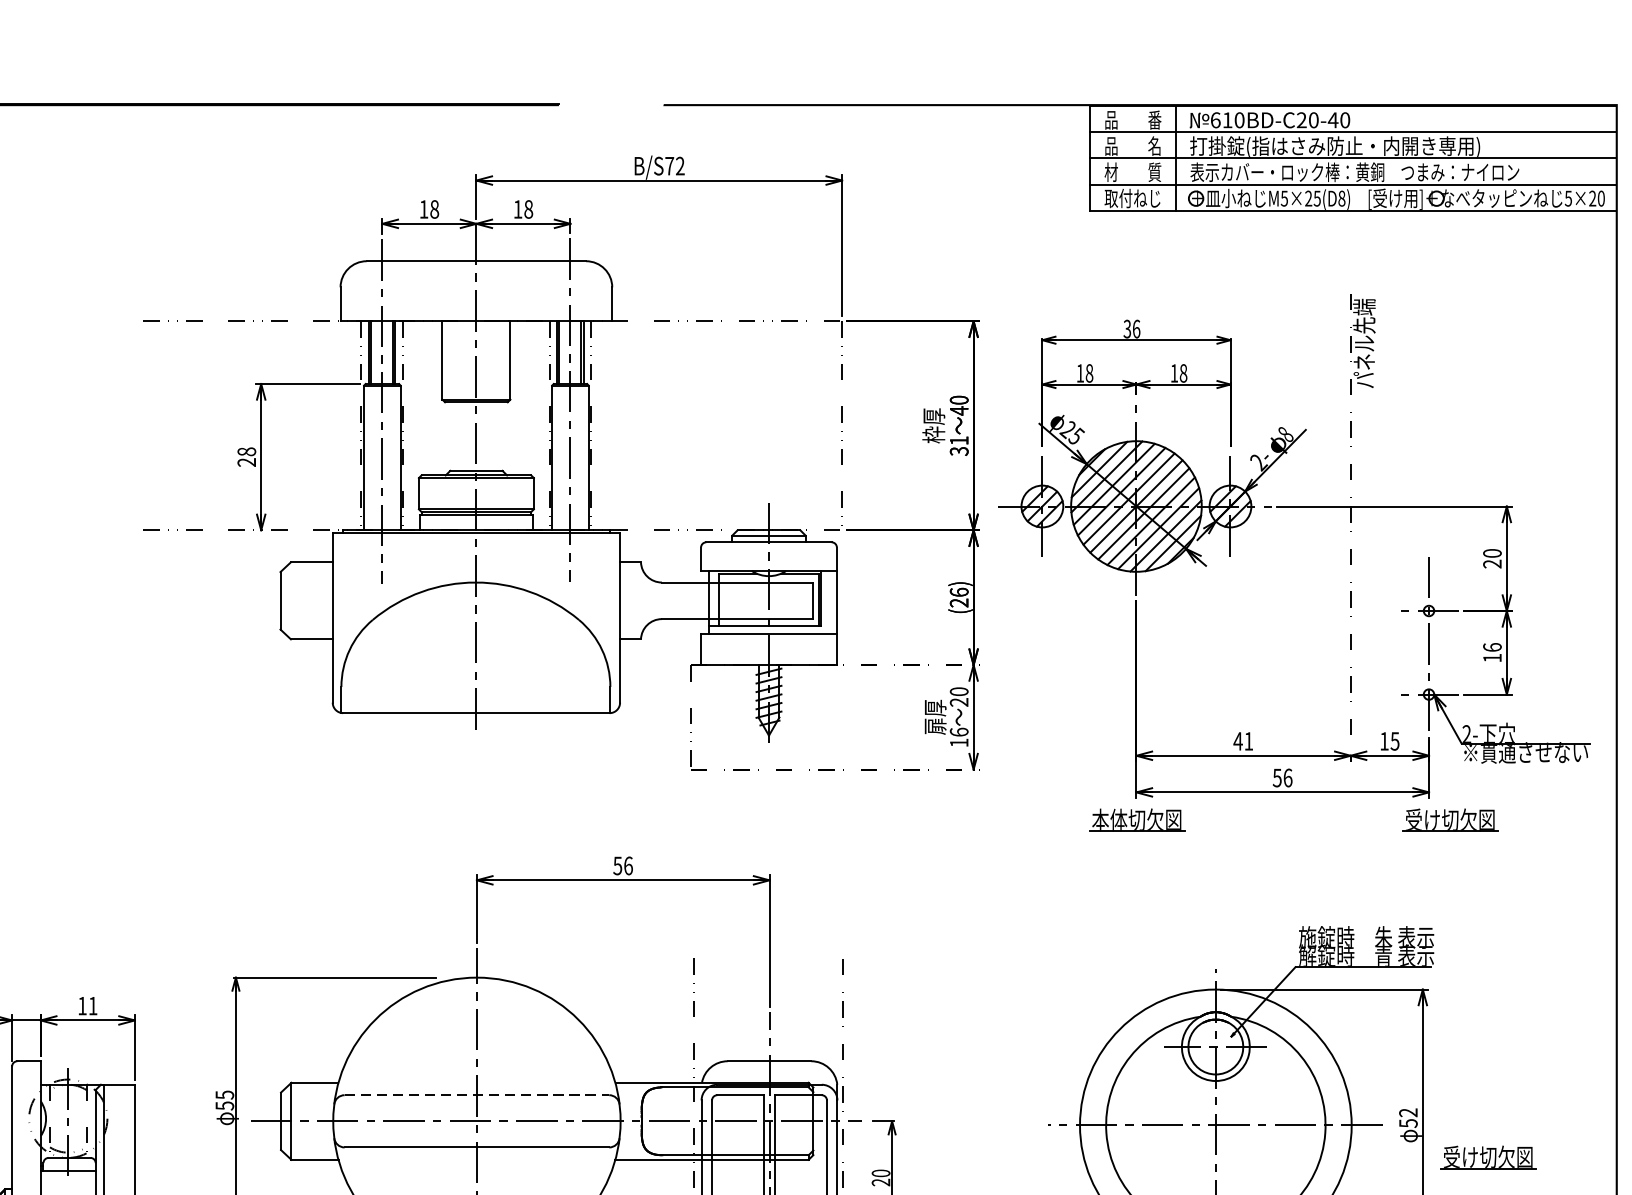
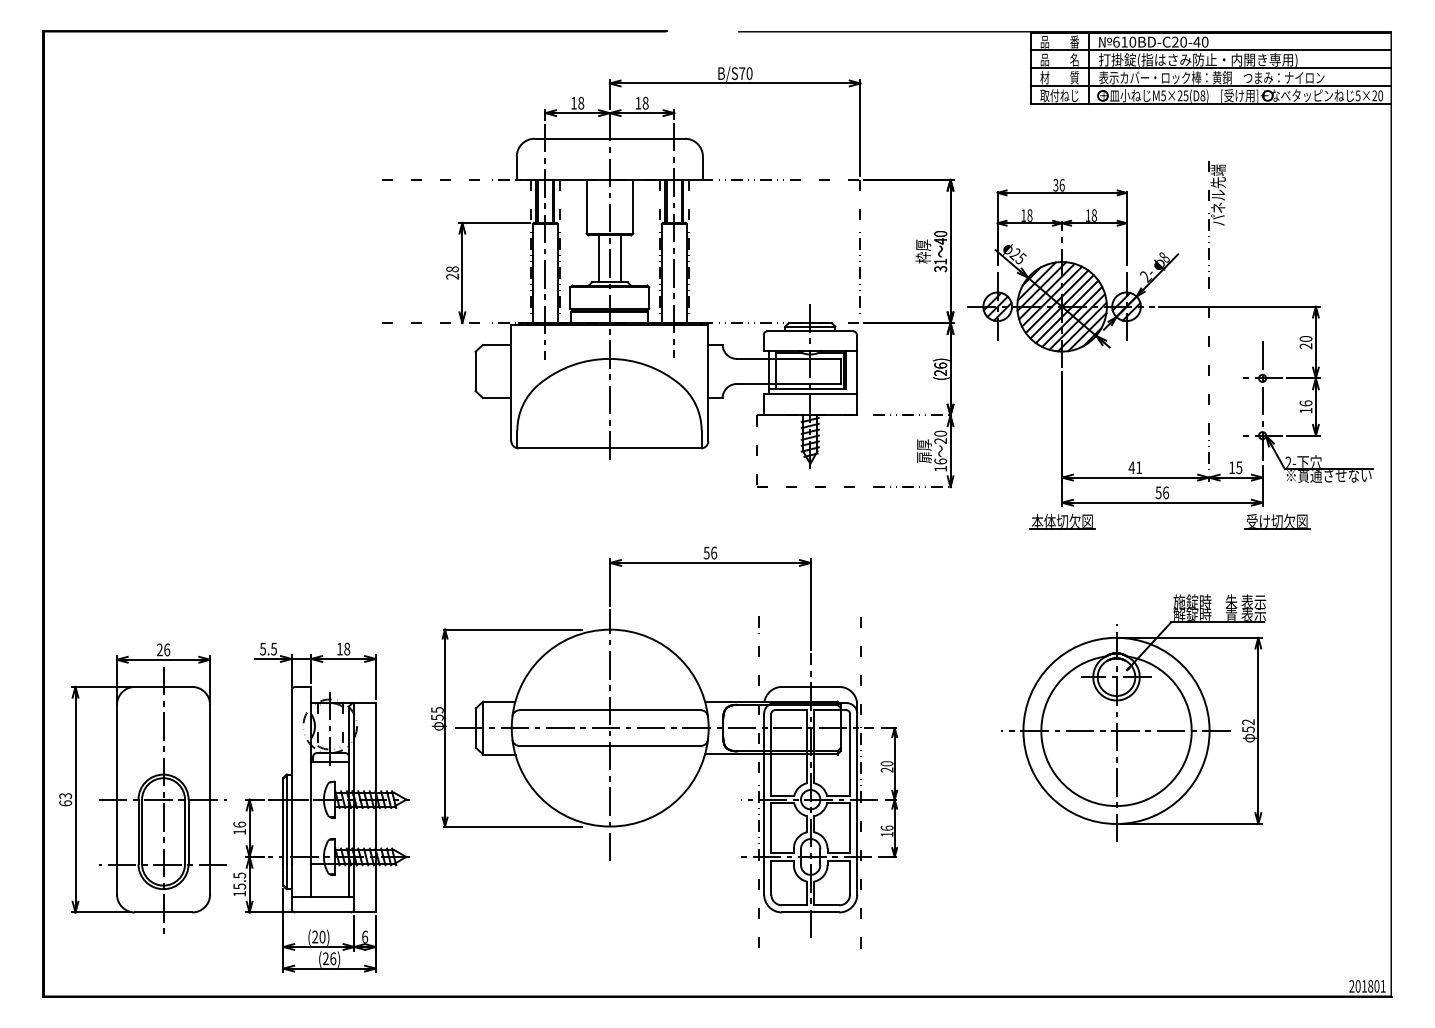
text: (680, 165) -> (749, 73), B/S72 -> B/S70
line: (461, 435) -> (599, 258), added
line: (491, 435) -> (620, 258), added
text: (93, 1005) -> (347, 648), 11 -> 18
line: (477, 1095) -> (610, 710), dashed -> solid
part: (1488, 1156) -> (1303, 752), removed

